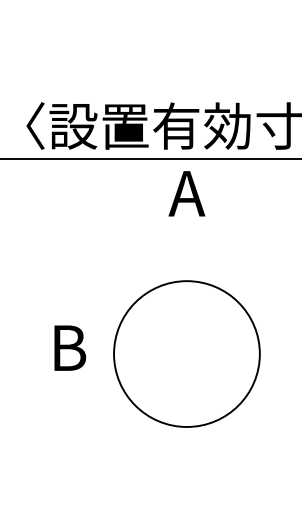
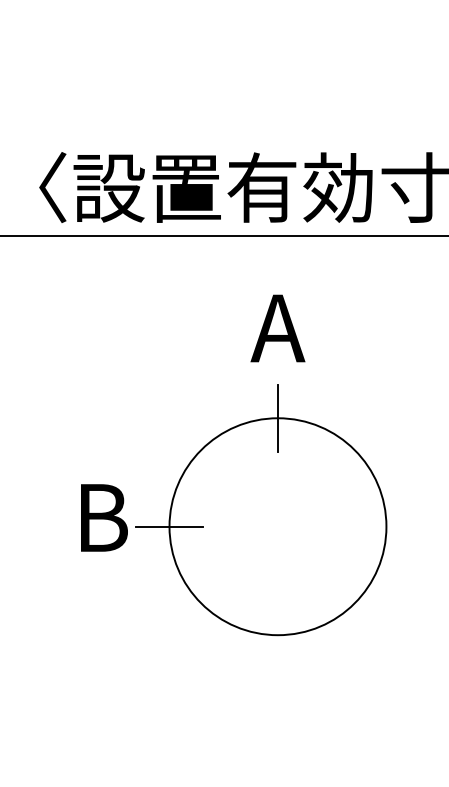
text: (186, 193) -> (277, 328), moved
line: (186, 280) -> (277, 417), added
line: (113, 354) -> (168, 527), added

